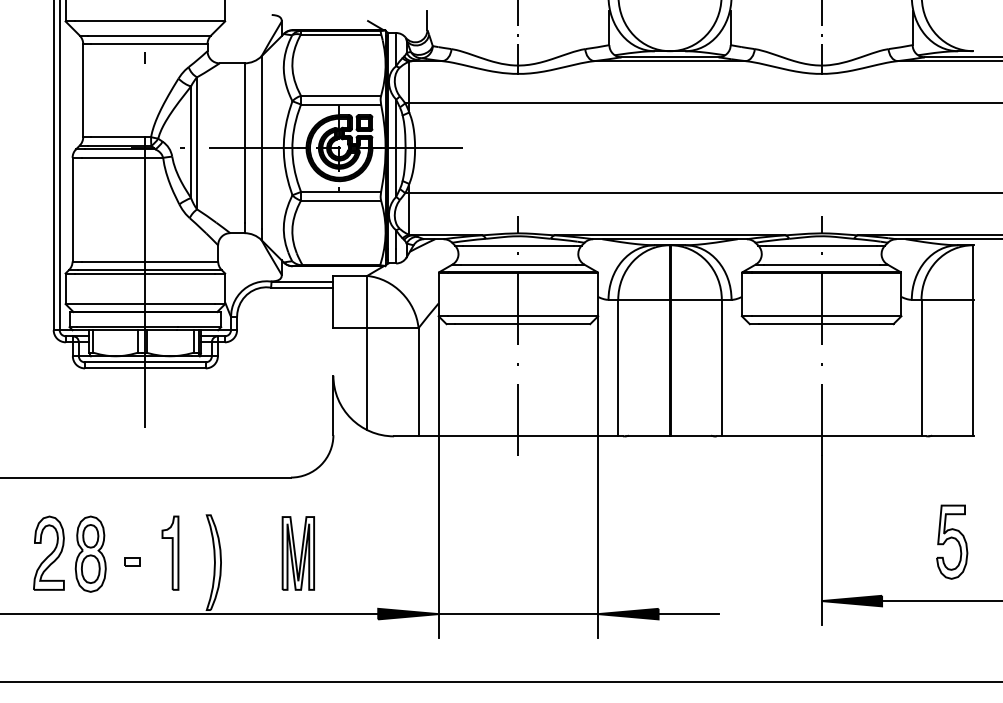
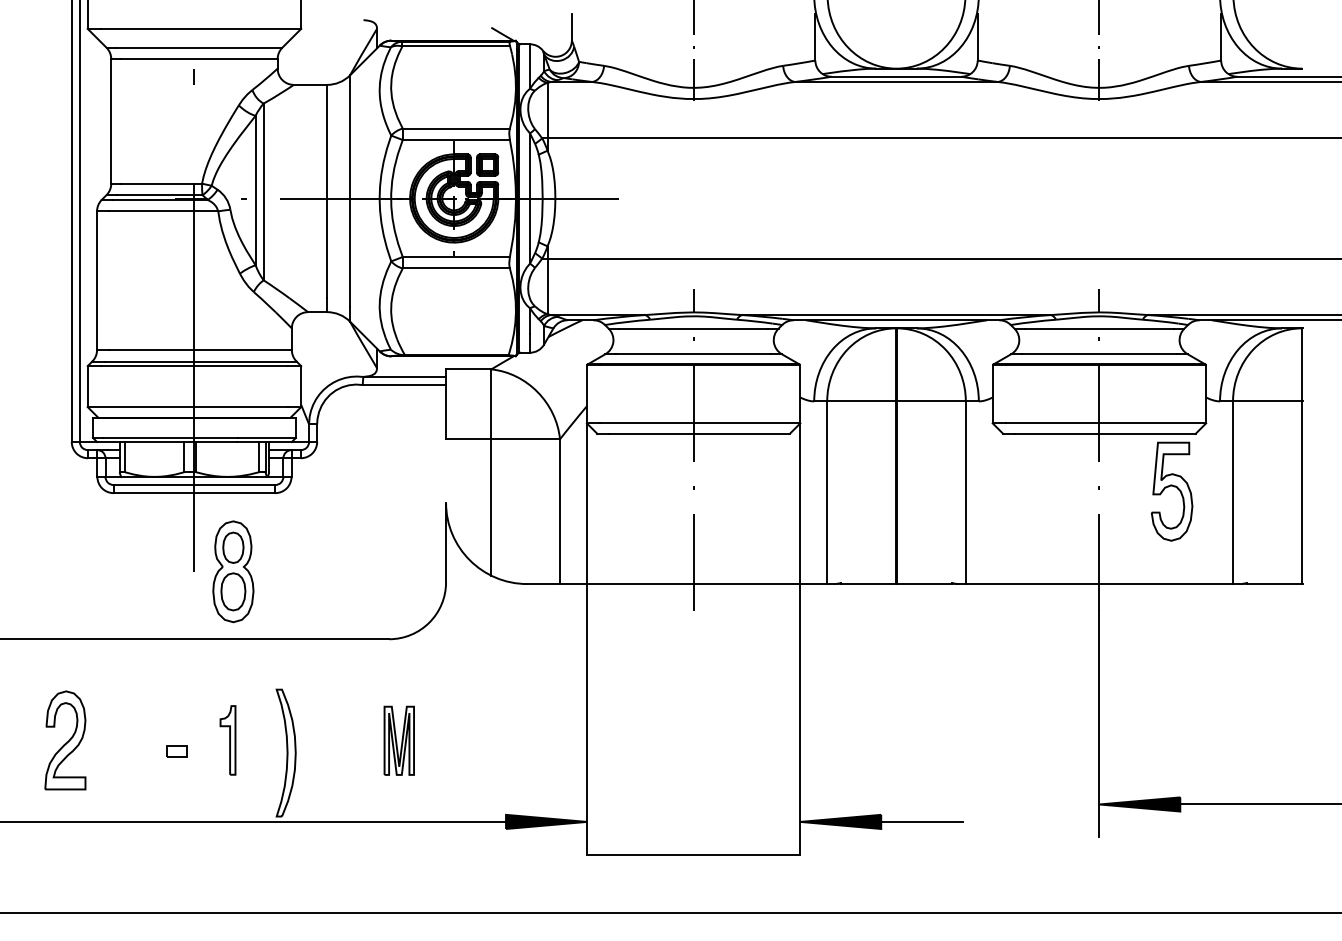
part: (951, 542) -> (1171, 491), moved
part: (170, 553) -> (227, 740), size x0.7
part: (298, 553) -> (399, 740), size x0.7
part: (90, 554) -> (233, 571), moved
line: (518, 613) -> (693, 854), moved

